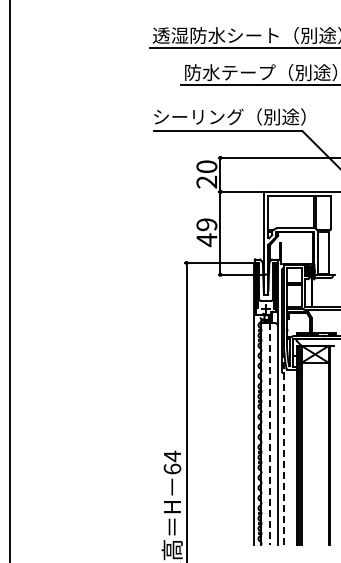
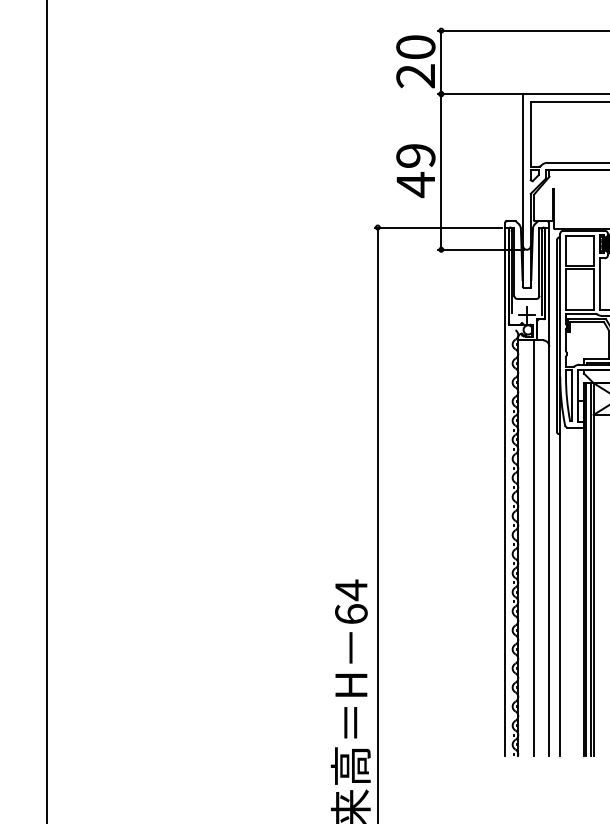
line: (269, 434) -> (533, 549), dashed -> solid
line: (283, 443) -> (559, 566), dashed -> solid

